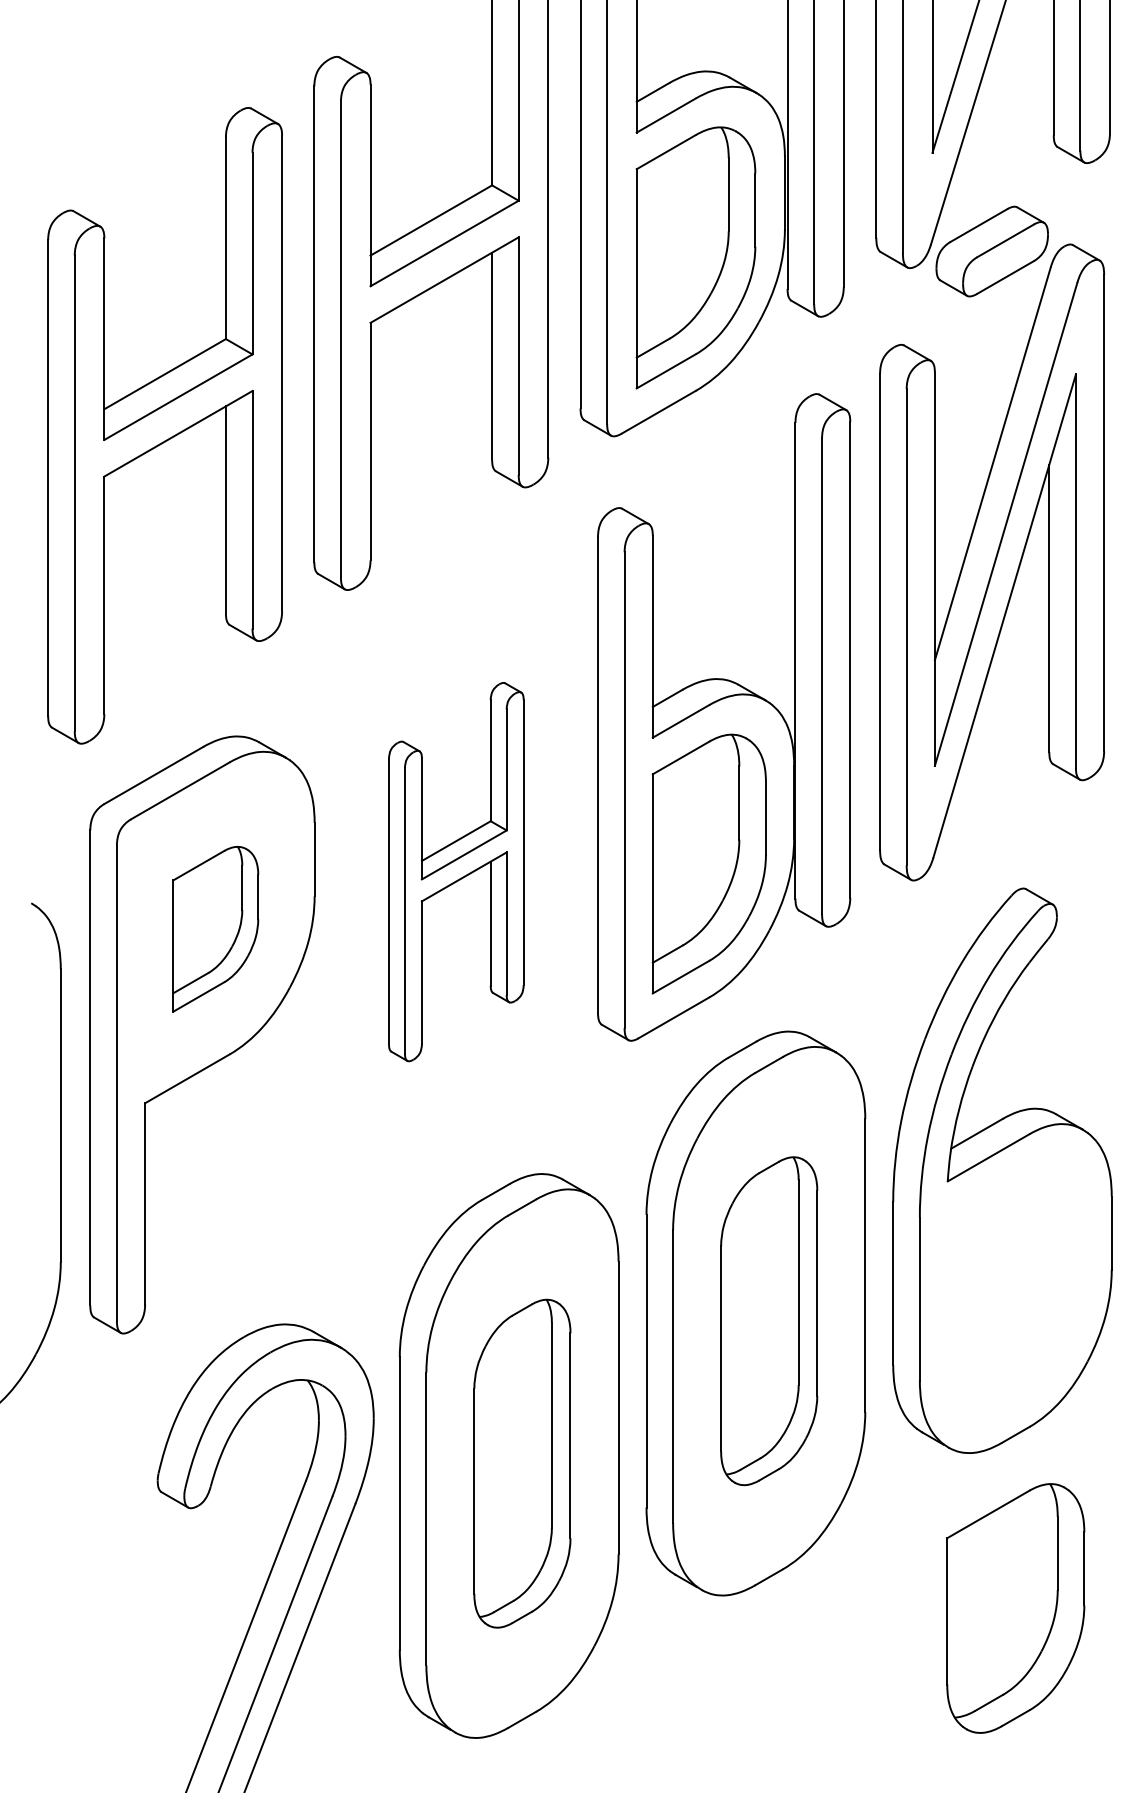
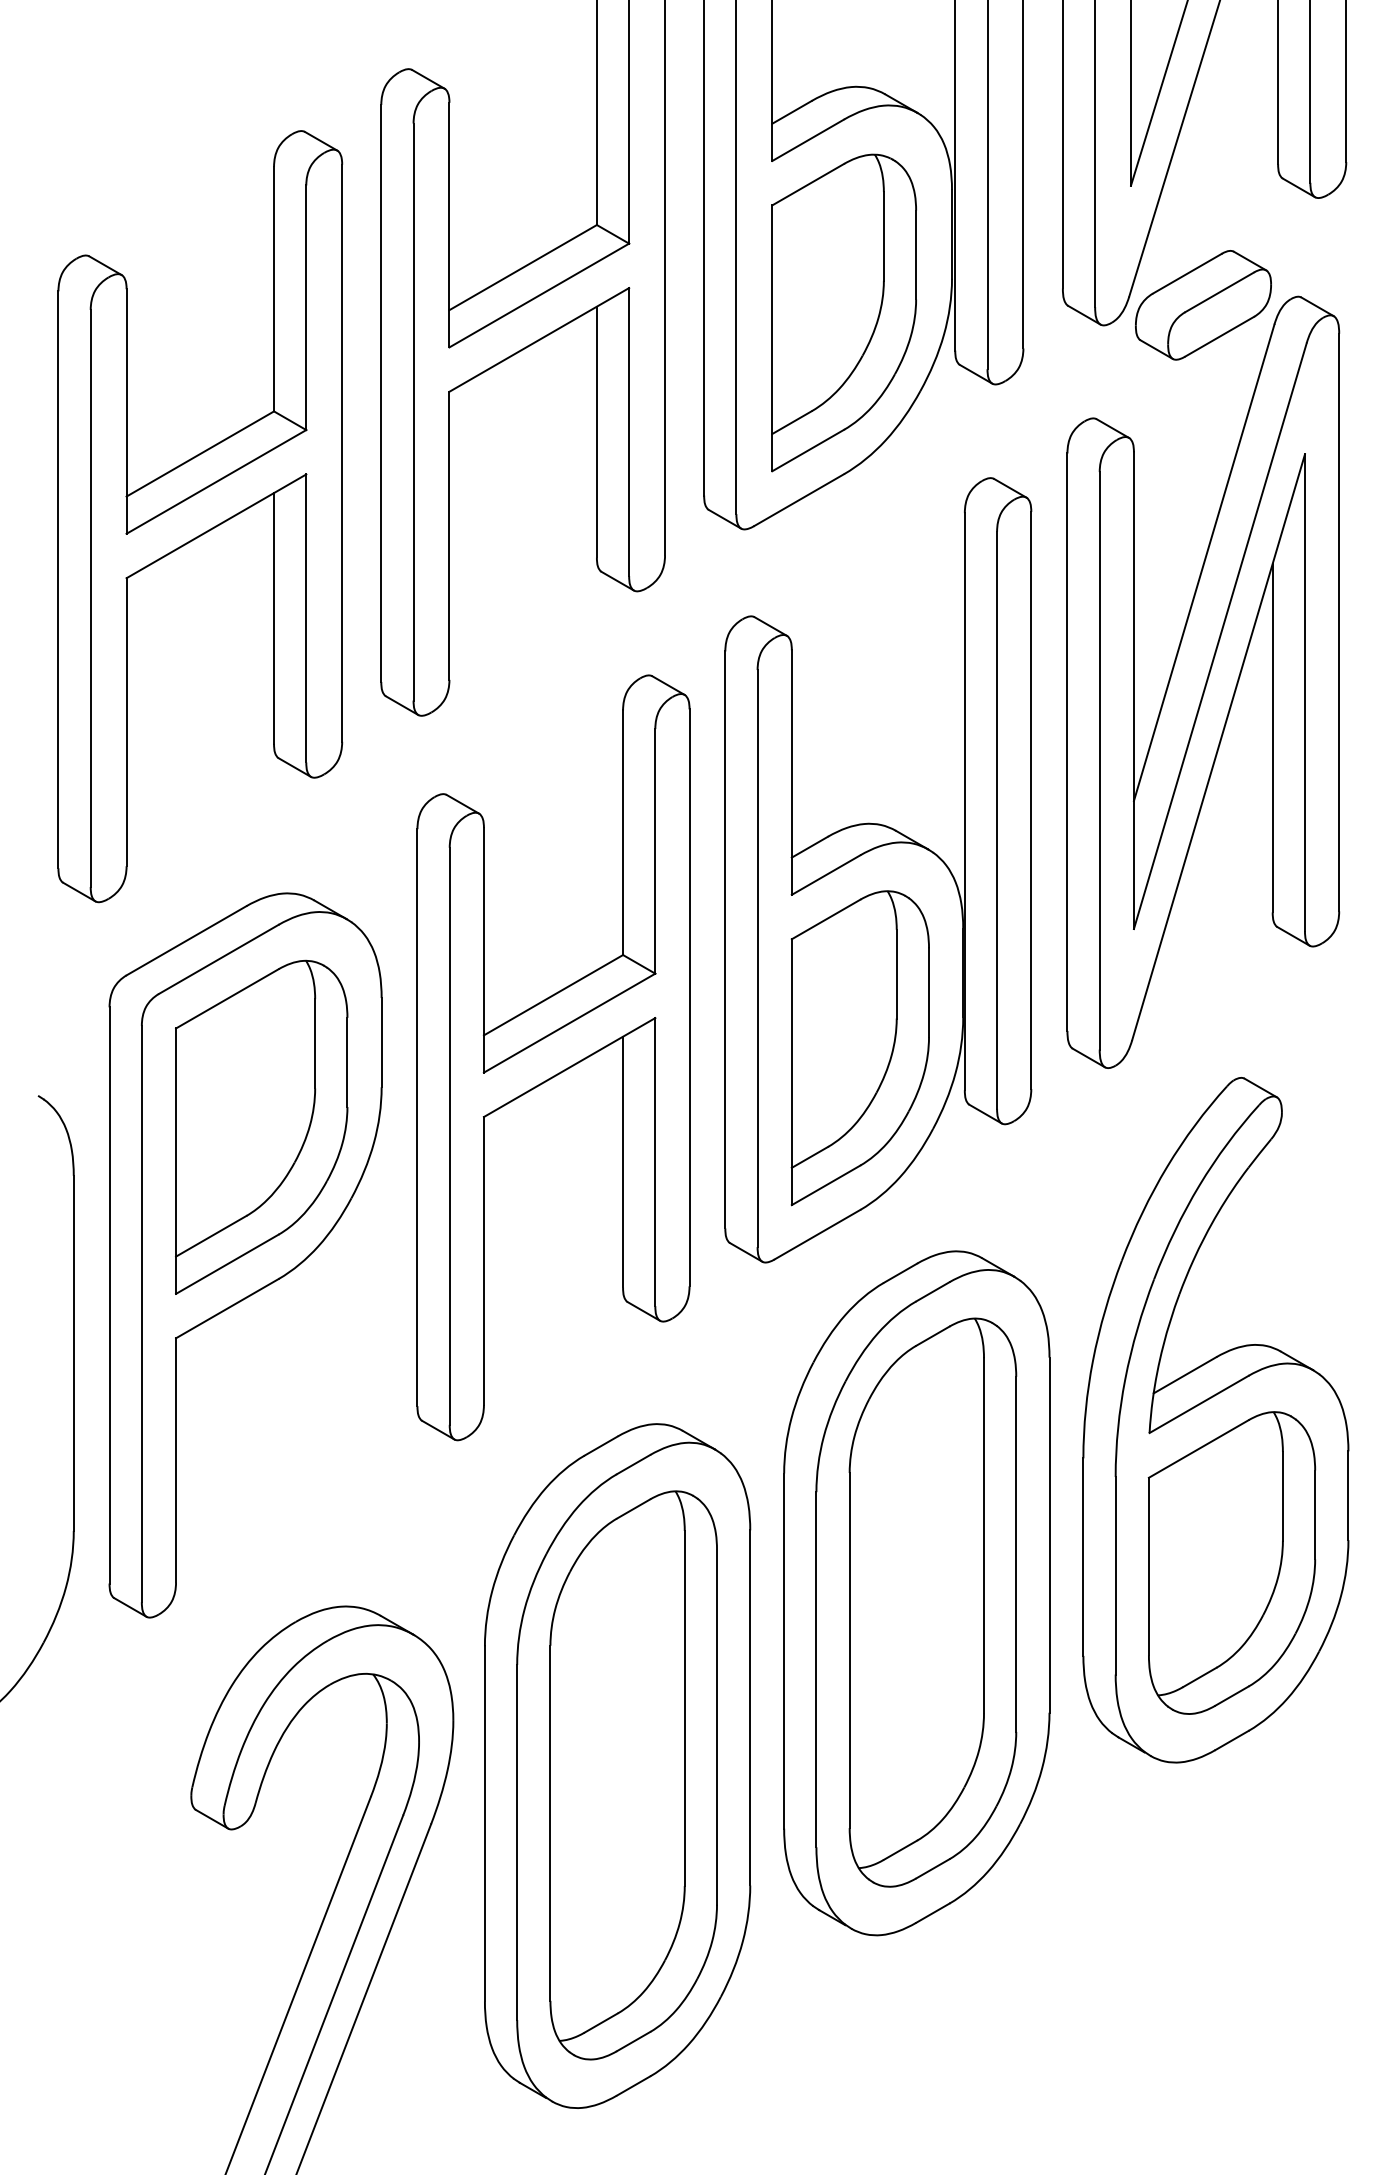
part: (456, 871) -> (553, 1057), size x1.67
part: (215, 928) -> (261, 1126), size x1.67
part: (768, 1321) -> (932, 1602), size x1.43
part: (522, 1463) -> (633, 1775), size x1.43
part: (1015, 1608) -> (1231, 1562), moved

